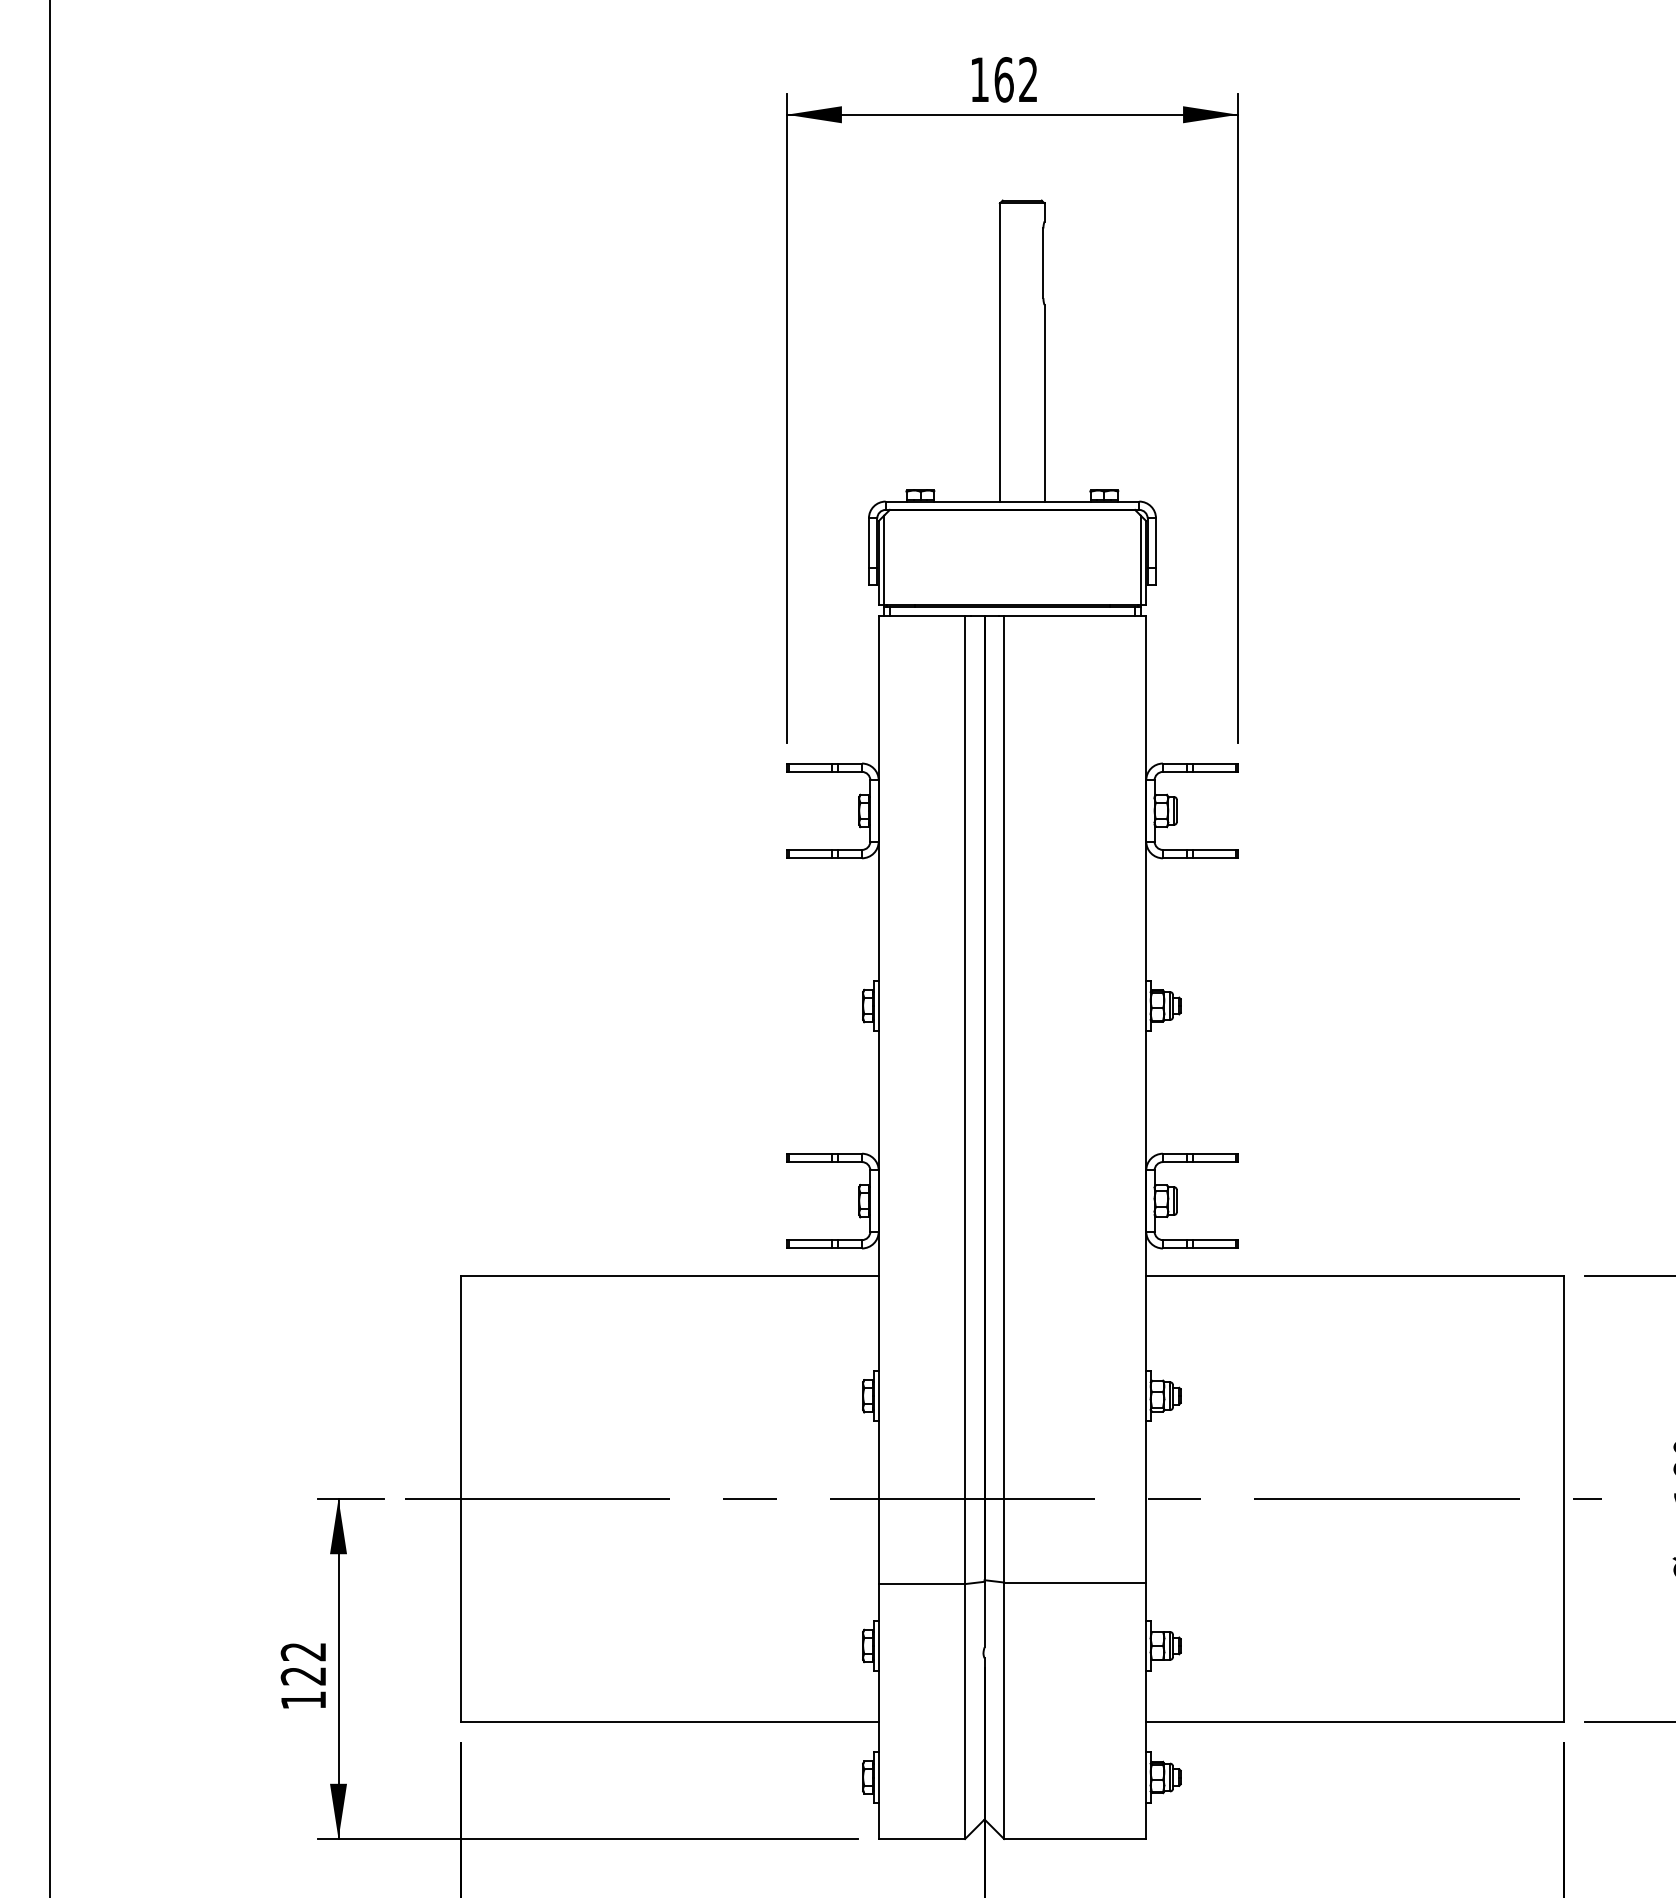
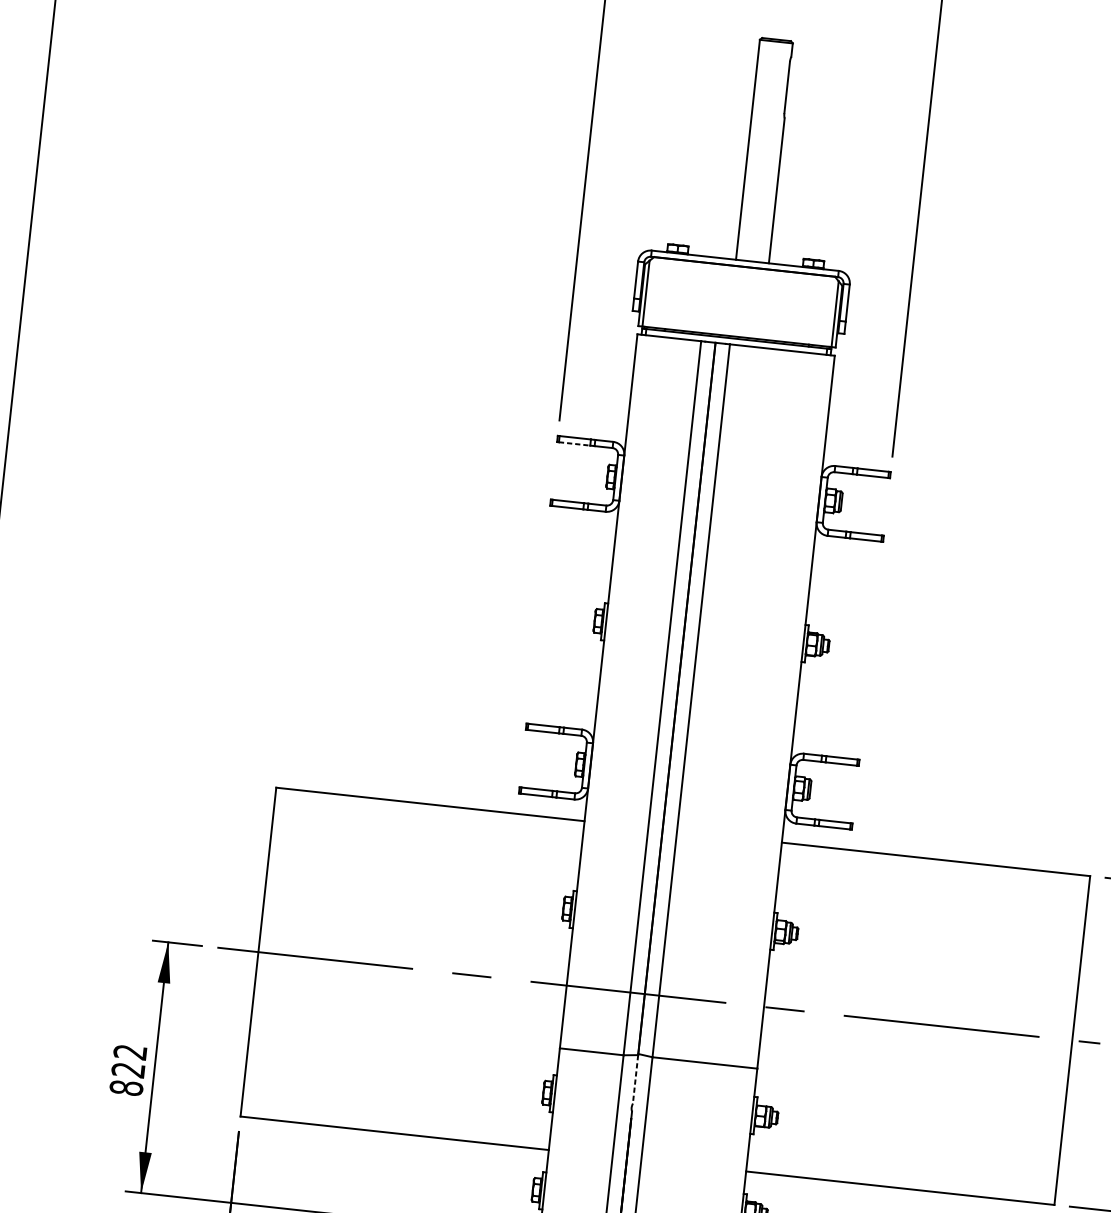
line: (810, 771) -> (574, 443), solid -> dashed
line: (984, 1614) -> (635, 1079), solid -> dashed
text: (303, 1700) -> (126, 1088), 122 -> 822

